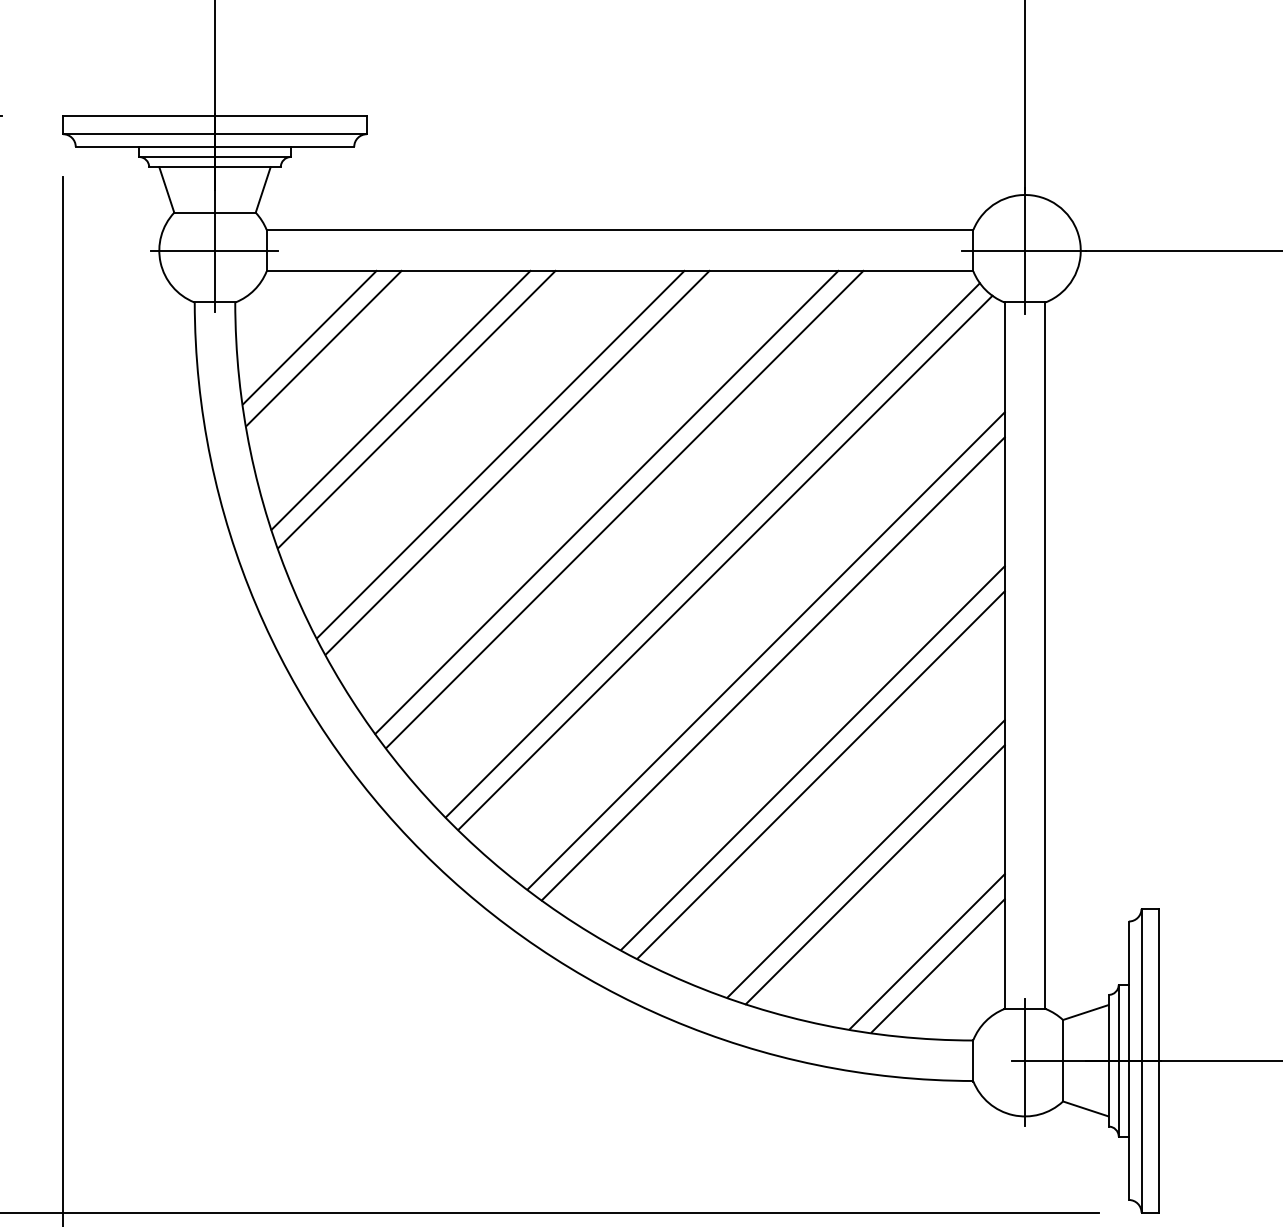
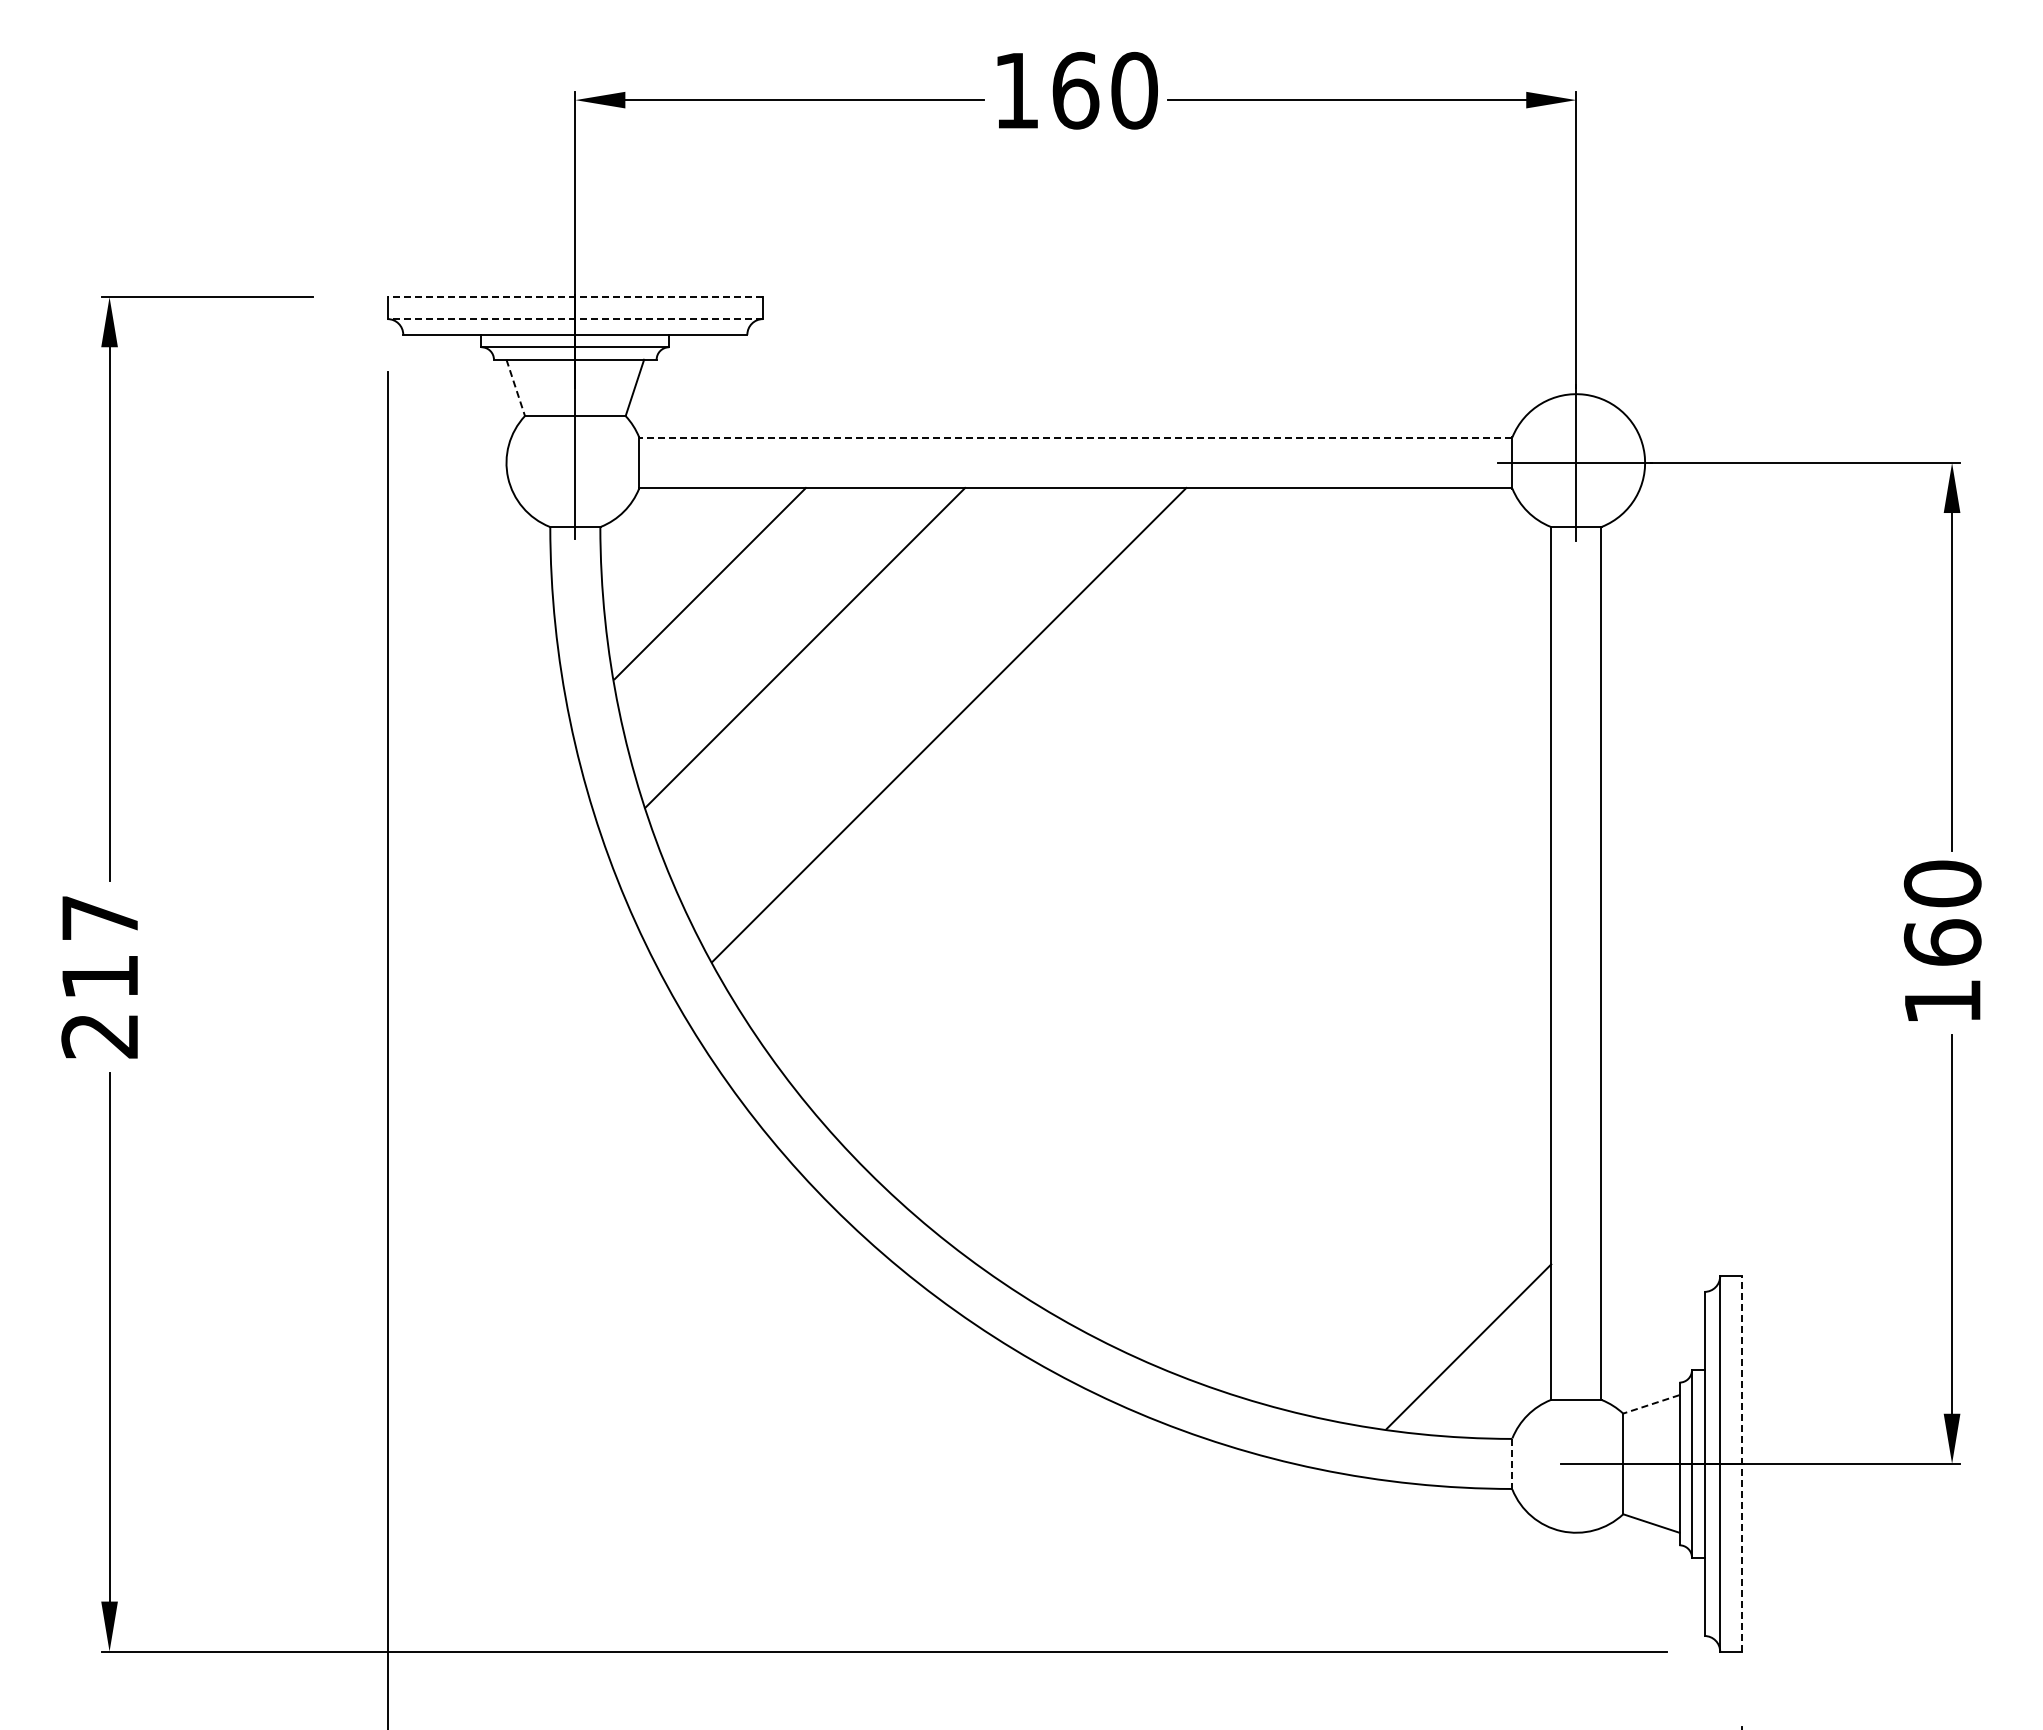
line: (215, 116) -> (575, 297), solid -> dashed
line: (215, 134) -> (575, 319), solid -> dashed
line: (166, 189) -> (515, 387), solid -> dashed
line: (619, 230) -> (1075, 437), solid -> dashed
line: (214, 250) -> (574, 462), removed
line: (309, 337) -> (692, 570), removed
line: (416, 409) -> (824, 659), removed
line: (500, 454) -> (928, 714), removed
line: (606, 502) -> (1059, 774), removed
line: (624, 509) -> (1081, 782), removed
line: (712, 549) -> (1190, 832), removed
line: (725, 562) -> (1206, 848), removed
line: (766, 650) -> (1256, 957), removed
line: (773, 668) -> (1265, 979), removed
line: (813, 757) -> (1314, 1089), removed
line: (821, 774) -> (1324, 1110), removed
line: (865, 858) -> (1379, 1214), removed
line: (875, 875) -> (1391, 1234), removed
line: (927, 951) -> (1455, 1328), removed
line: (1085, 1012) -> (1651, 1404), solid -> dashed
line: (973, 1060) -> (1512, 1463), solid -> dashed
line: (1159, 1060) -> (1742, 1463), solid -> dashed
line: (1025, 1062) -> (1576, 1465), removed

